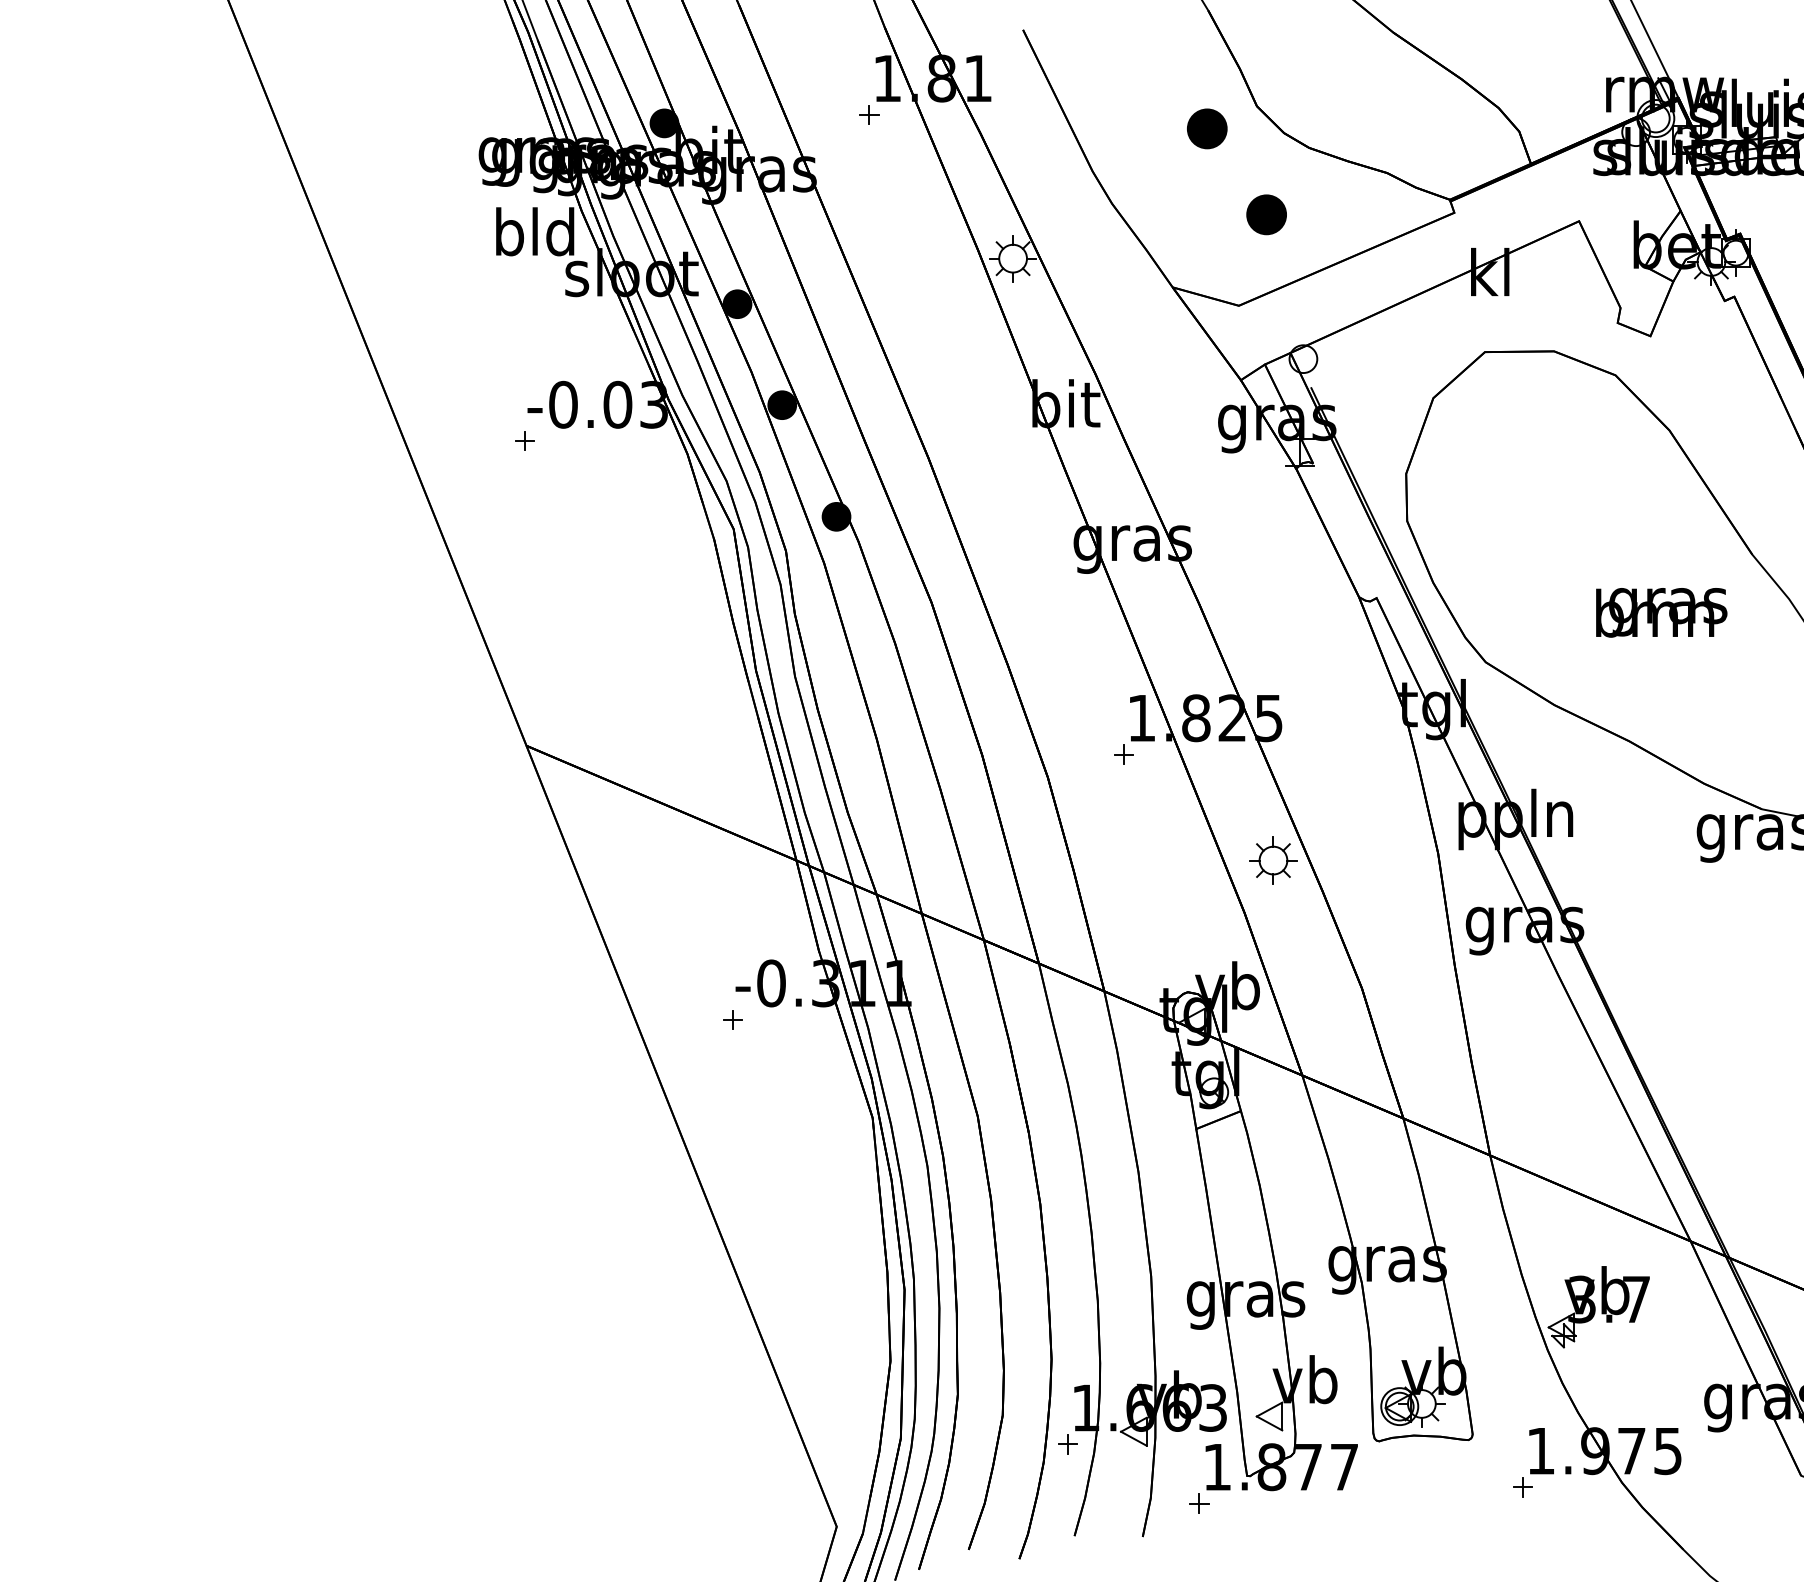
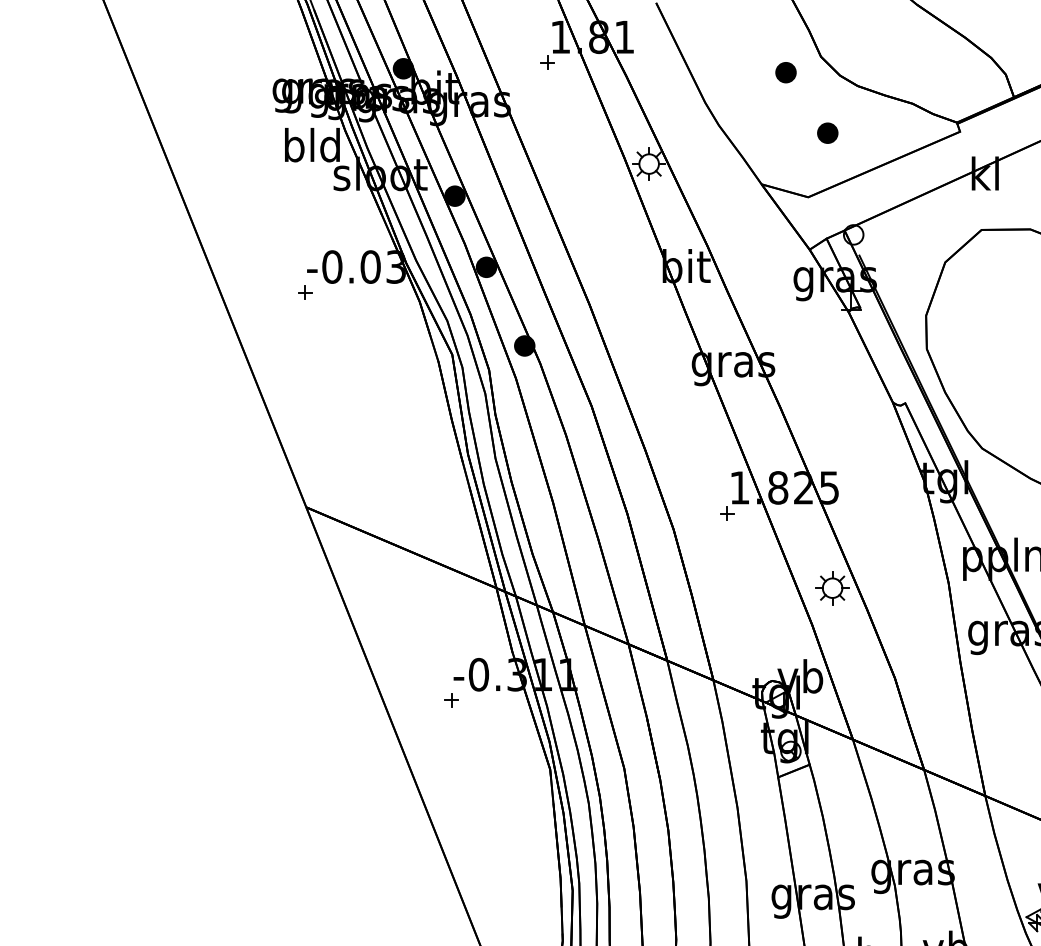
part: (1207, 128) -> (786, 72), size x0.71
part: (1266, 214) -> (827, 132), size x0.71

